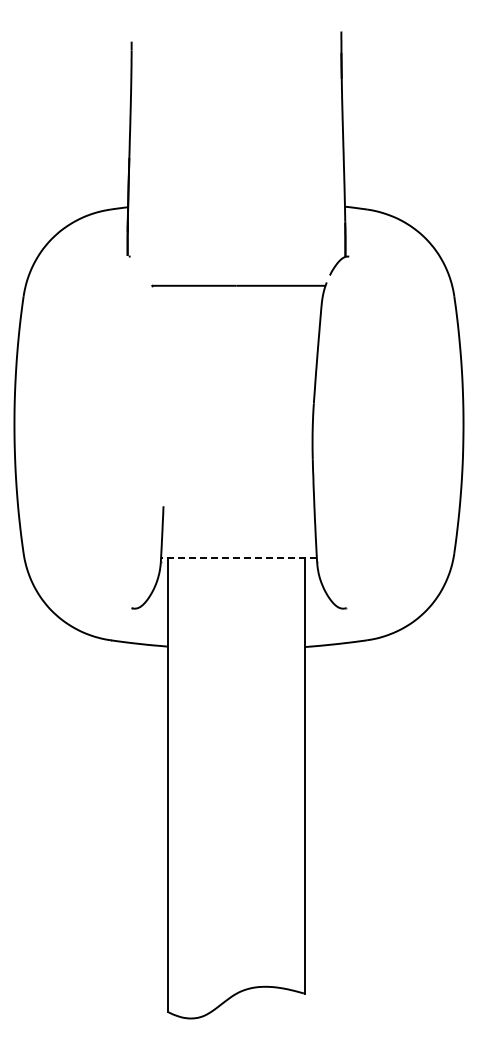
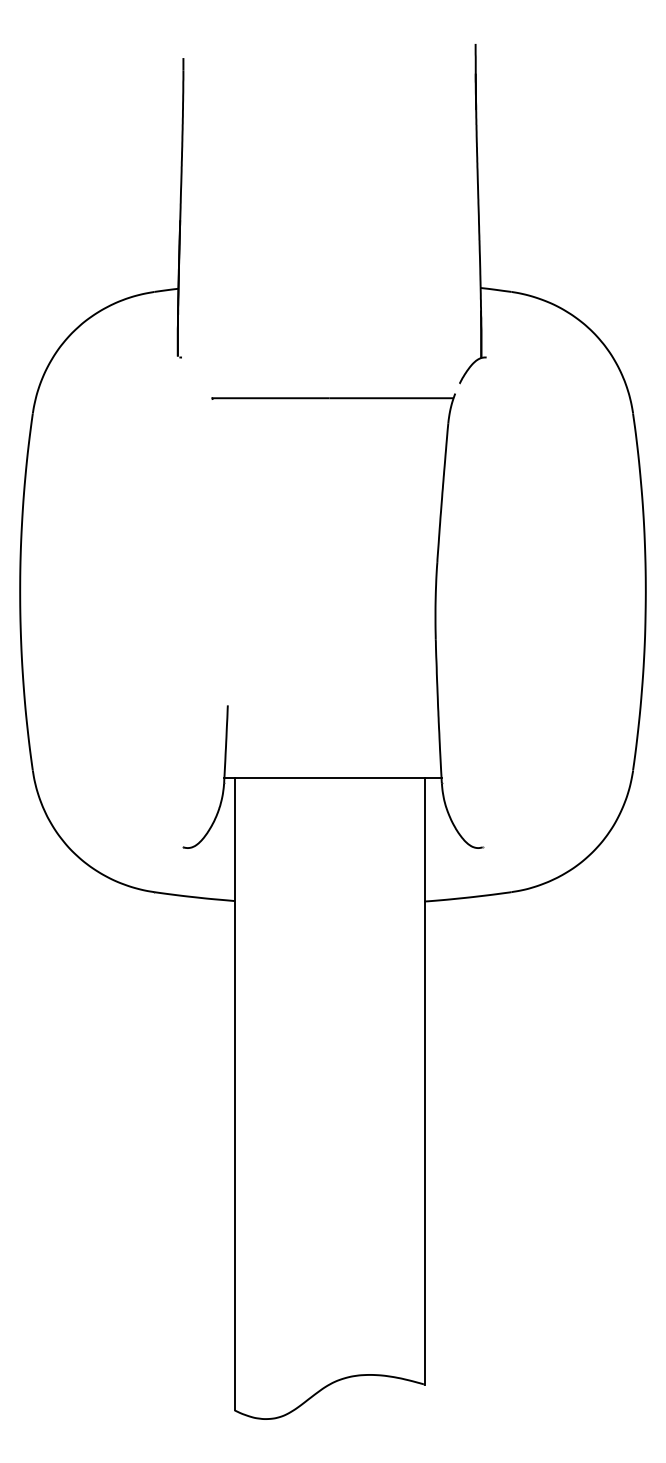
line: (239, 558) -> (333, 778), dashed -> solid

